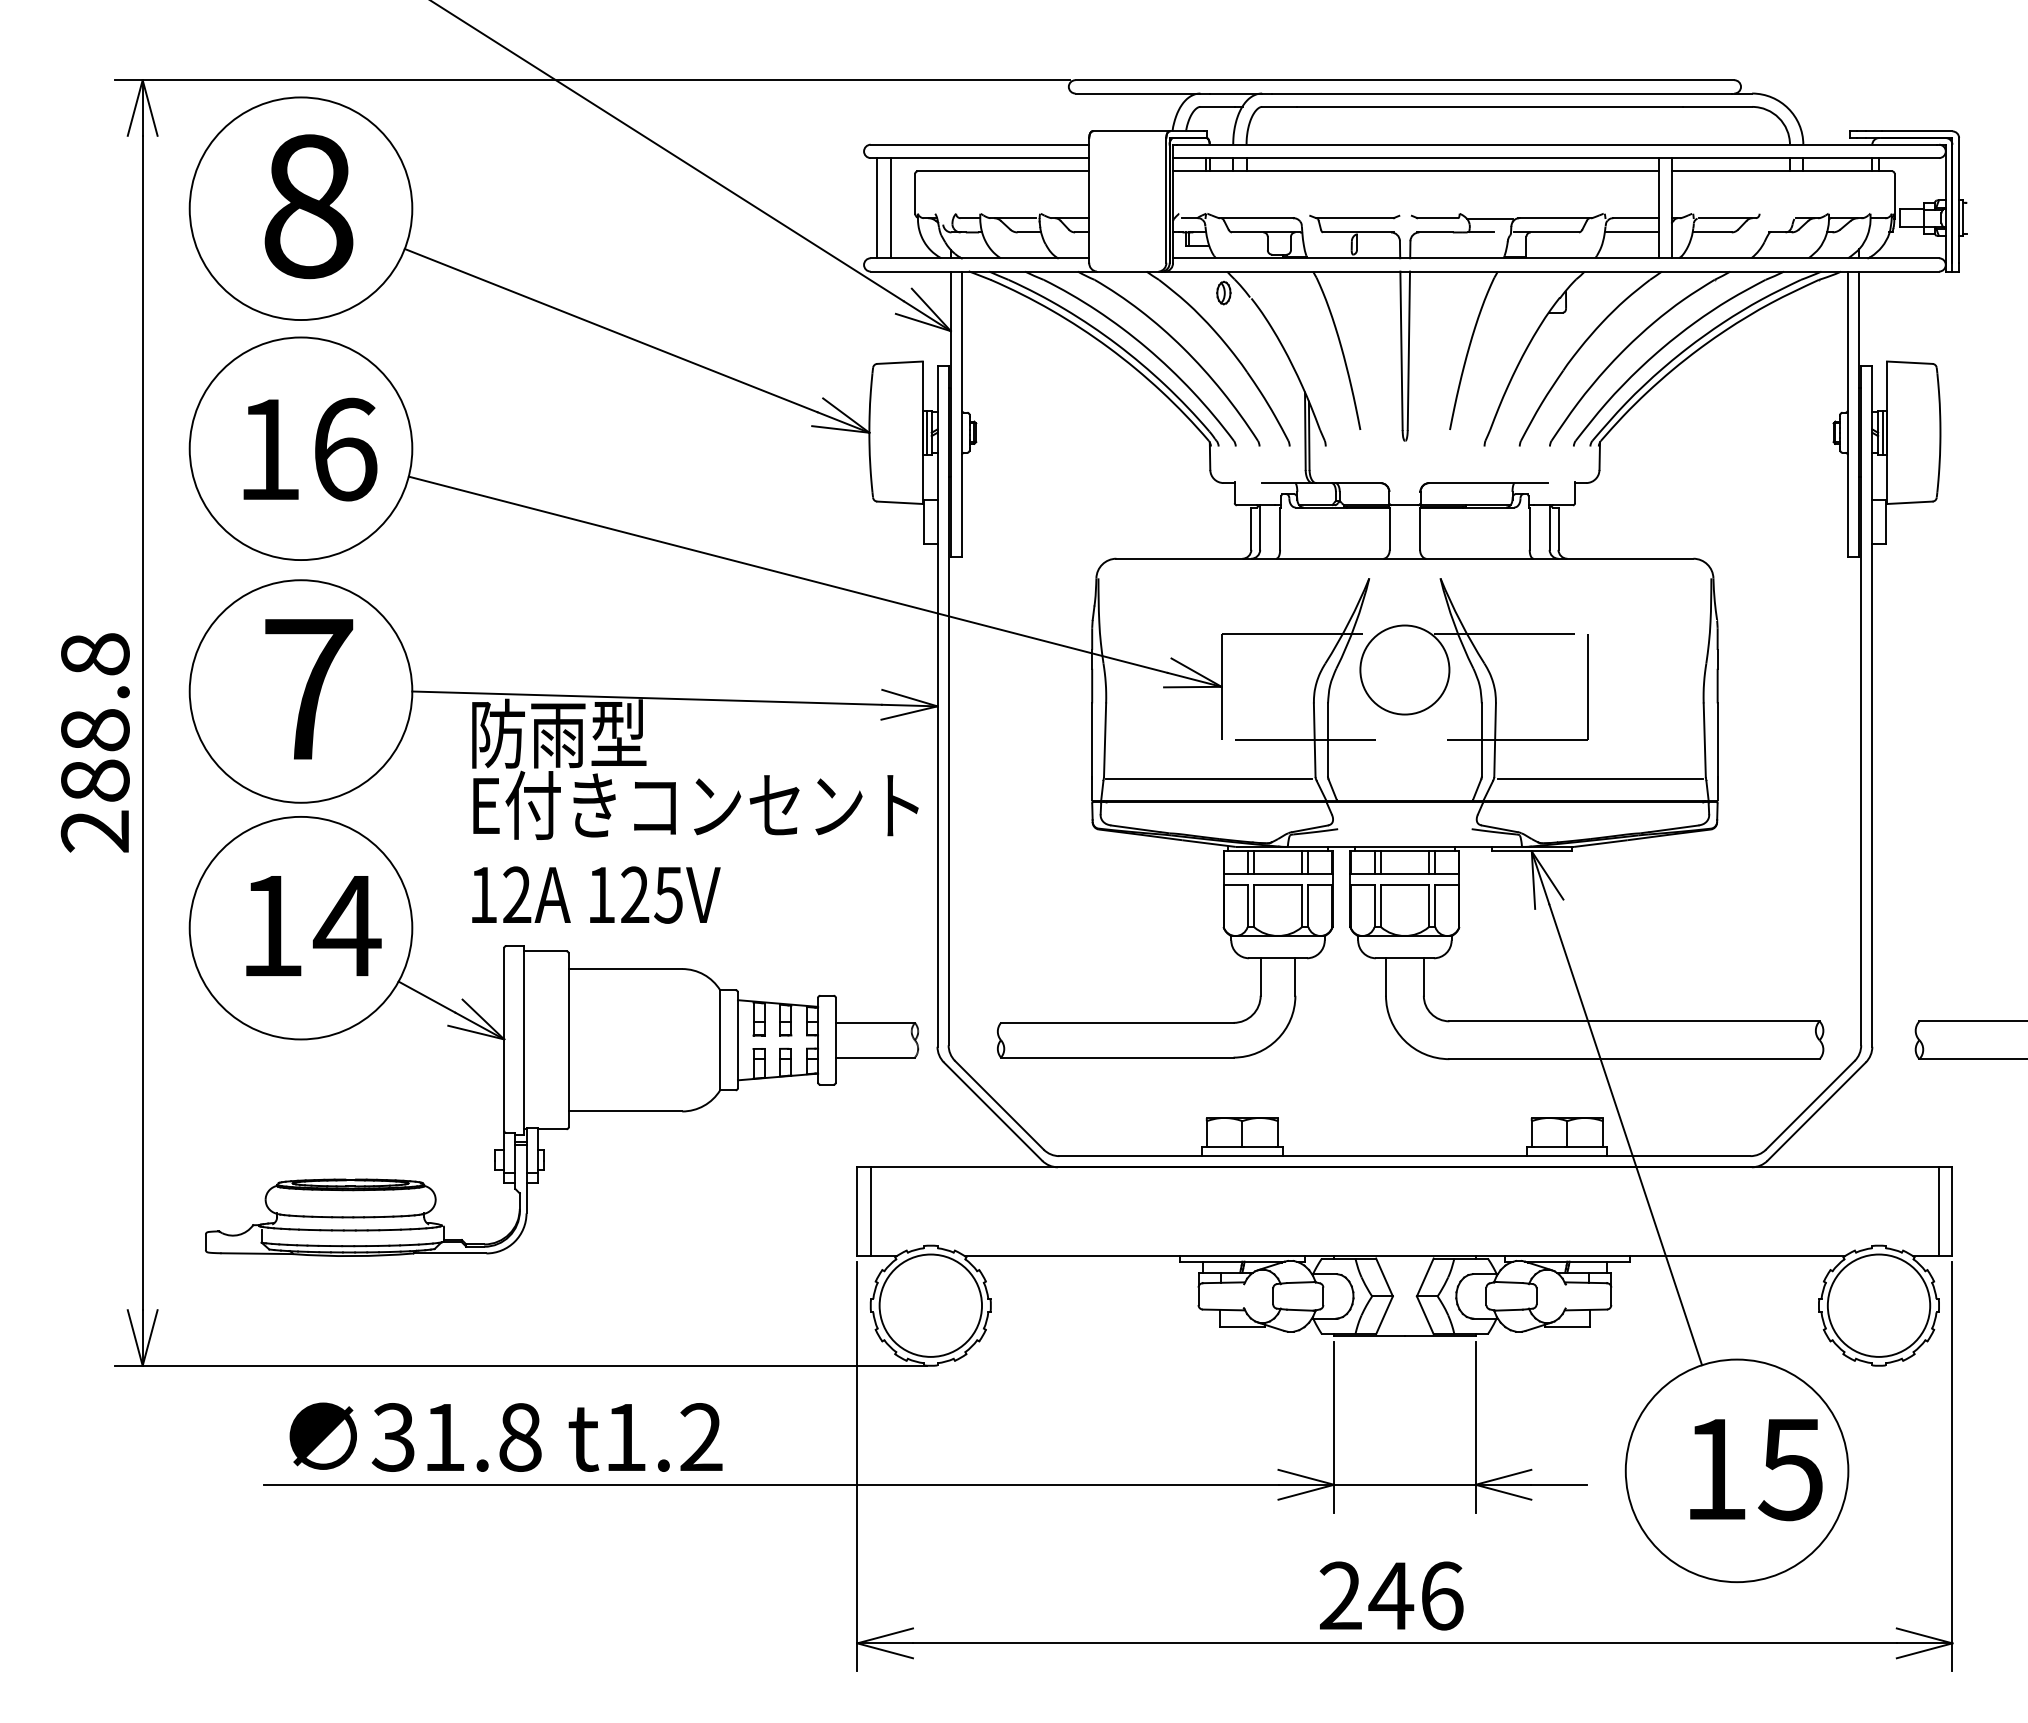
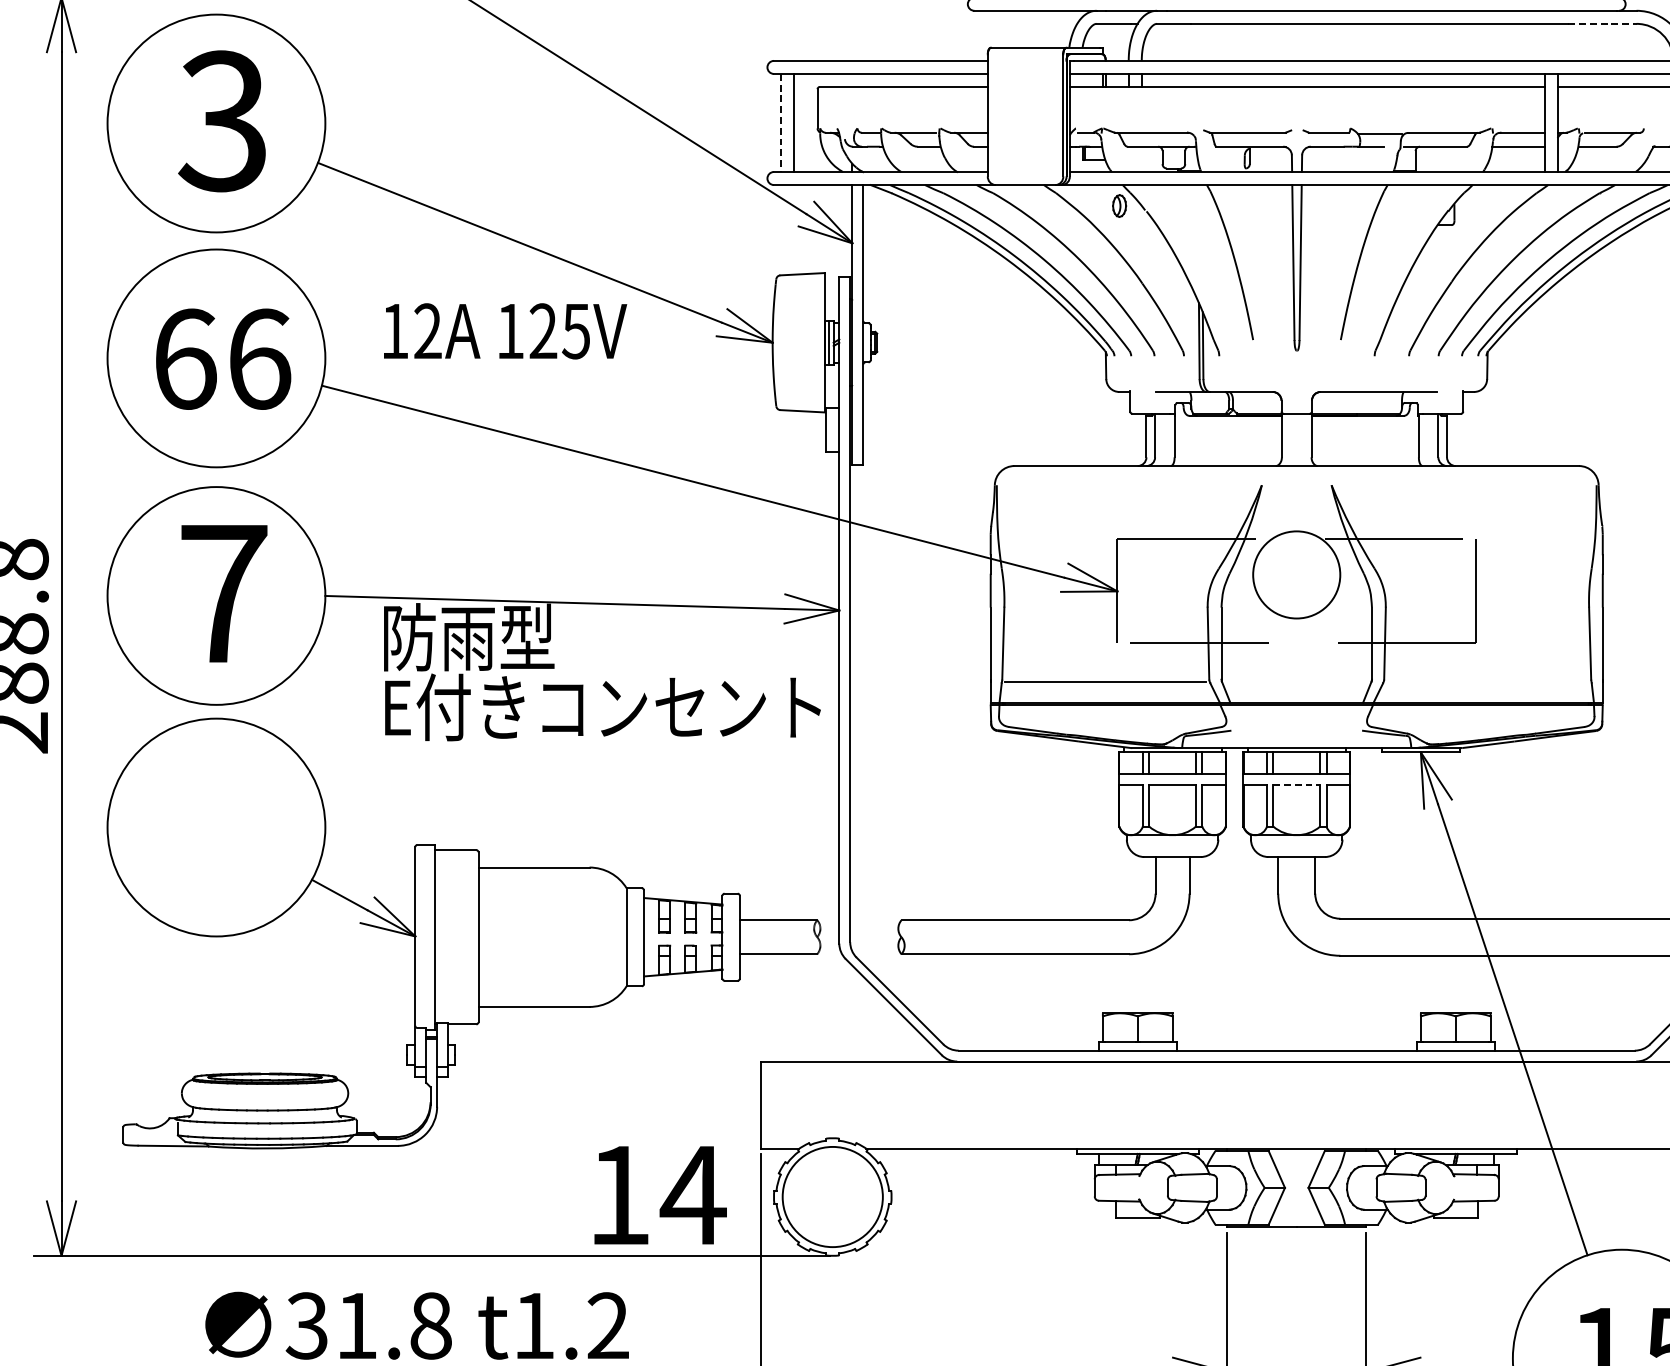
line: (1717, 106) -> (1602, 23), solid -> dashed
text: (307, 206) -> (222, 121), 8 -> 3
line: (877, 208) -> (780, 123), solid -> dashed
text: (270, 449) -> (186, 359), 16 -> 66
line: (1600, 779) -> (1488, 682), removed
line: (1404, 884) -> (1296, 784), solid -> dashed
text: (596, 894) -> (505, 330), moved
text: (313, 925) -> (660, 1194), moved
line: (870, 1211) -> (773, 1104), removed

